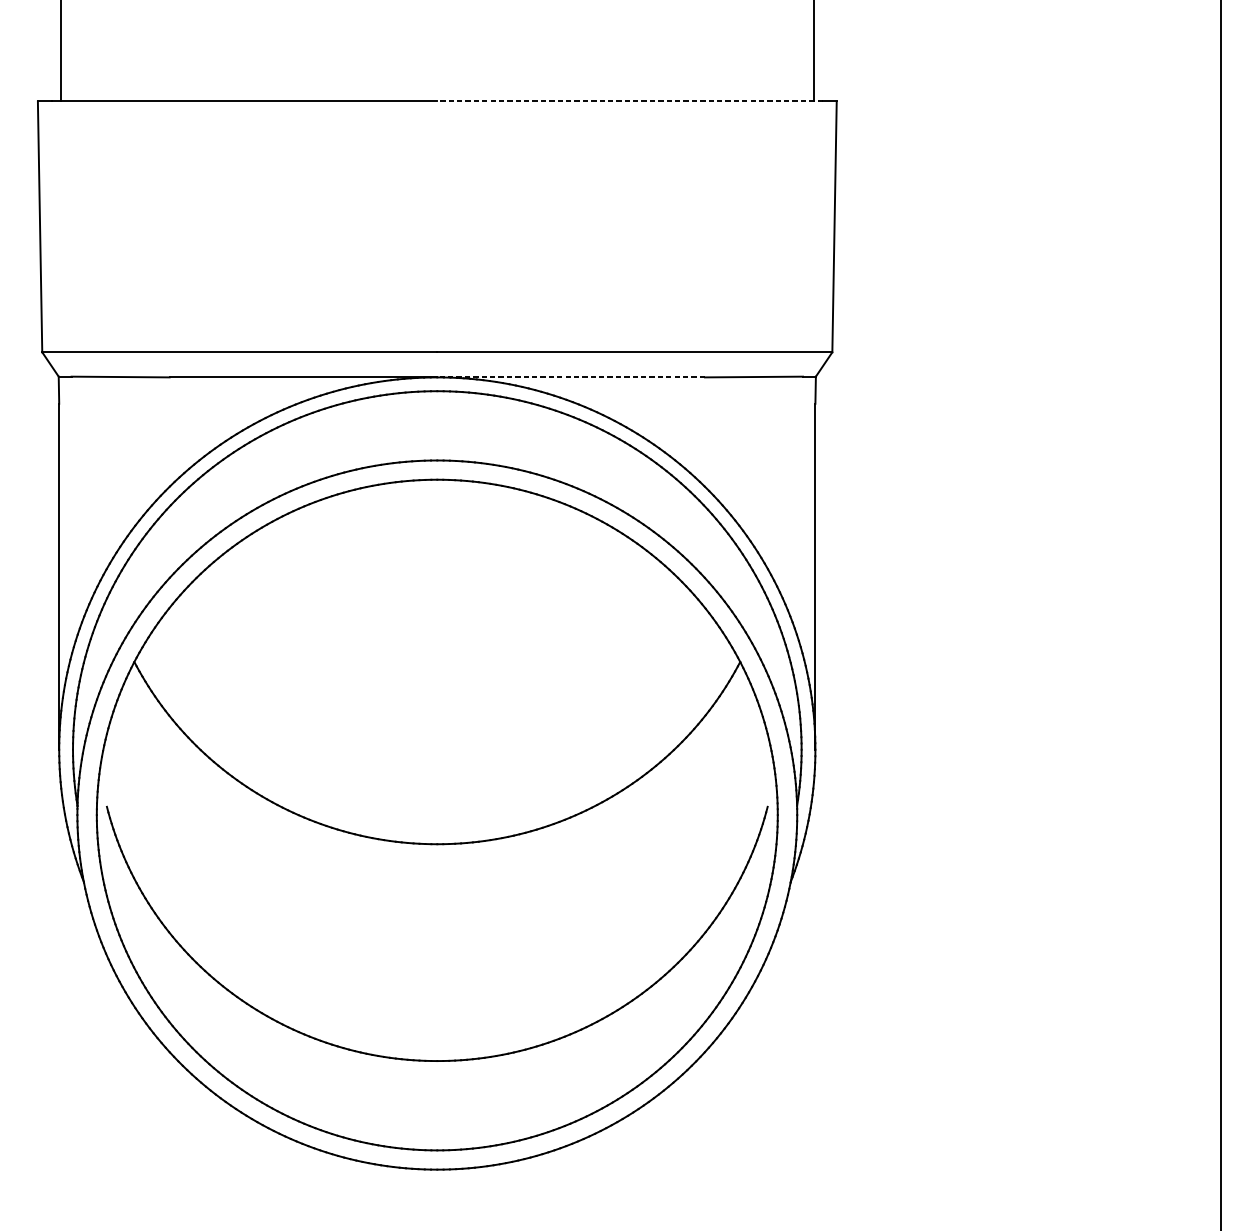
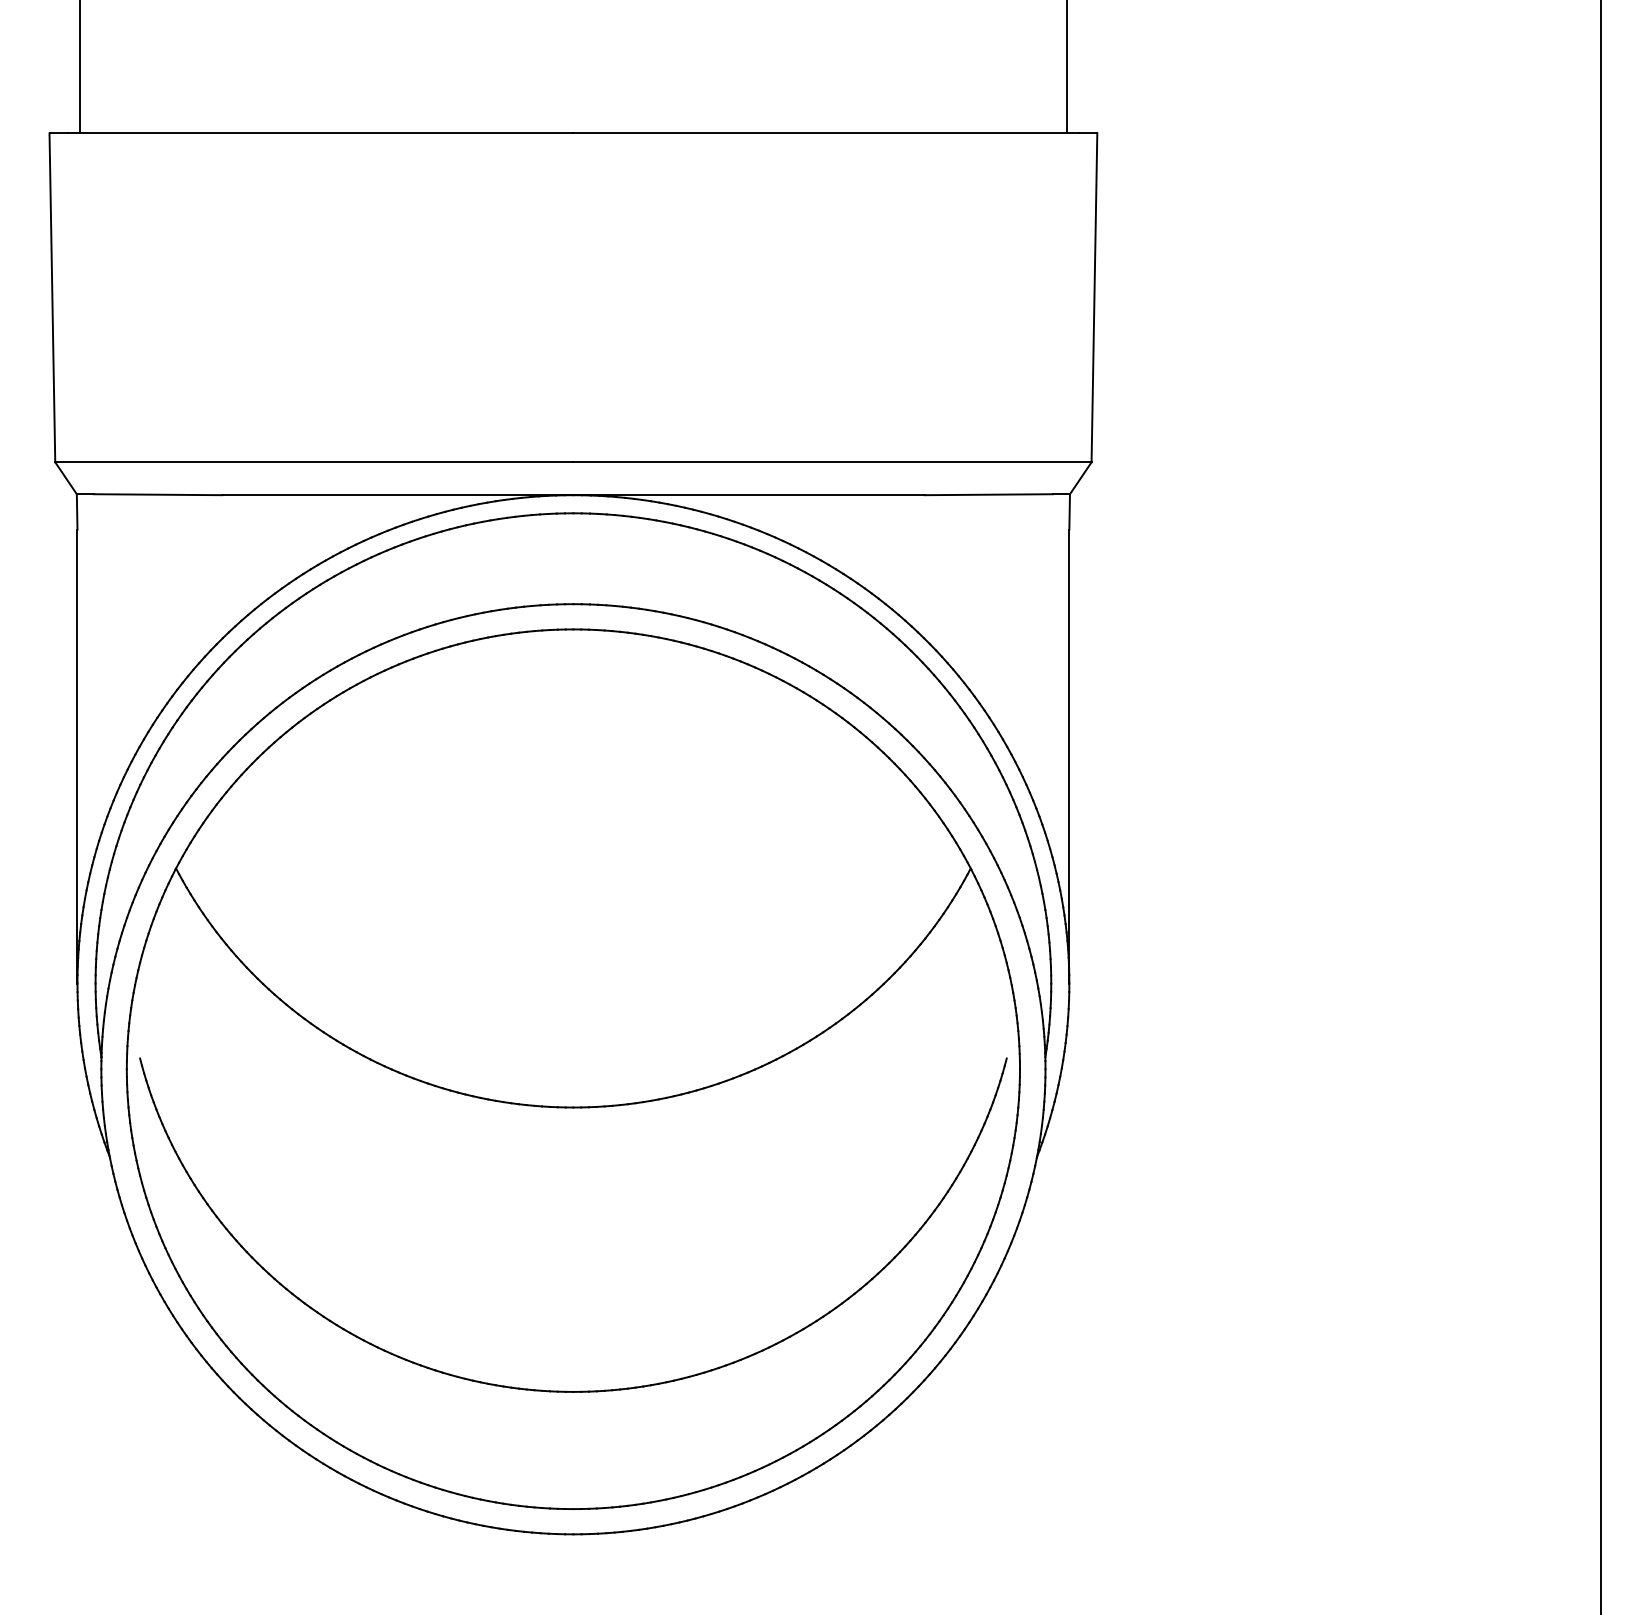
line: (630, 101) -> (826, 133), dashed -> solid
line: (570, 377) -> (748, 495), dashed -> solid

